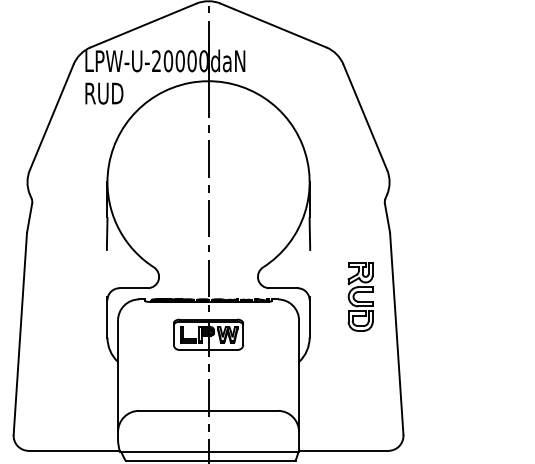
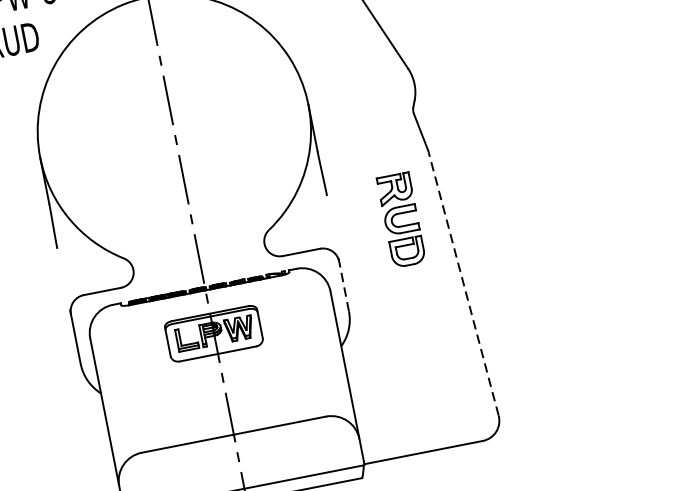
part: (360, 296) -> (401, 219), moved
line: (309, 317) -> (343, 284), solid -> dashed
line: (396, 334) -> (463, 284), solid -> dashed

